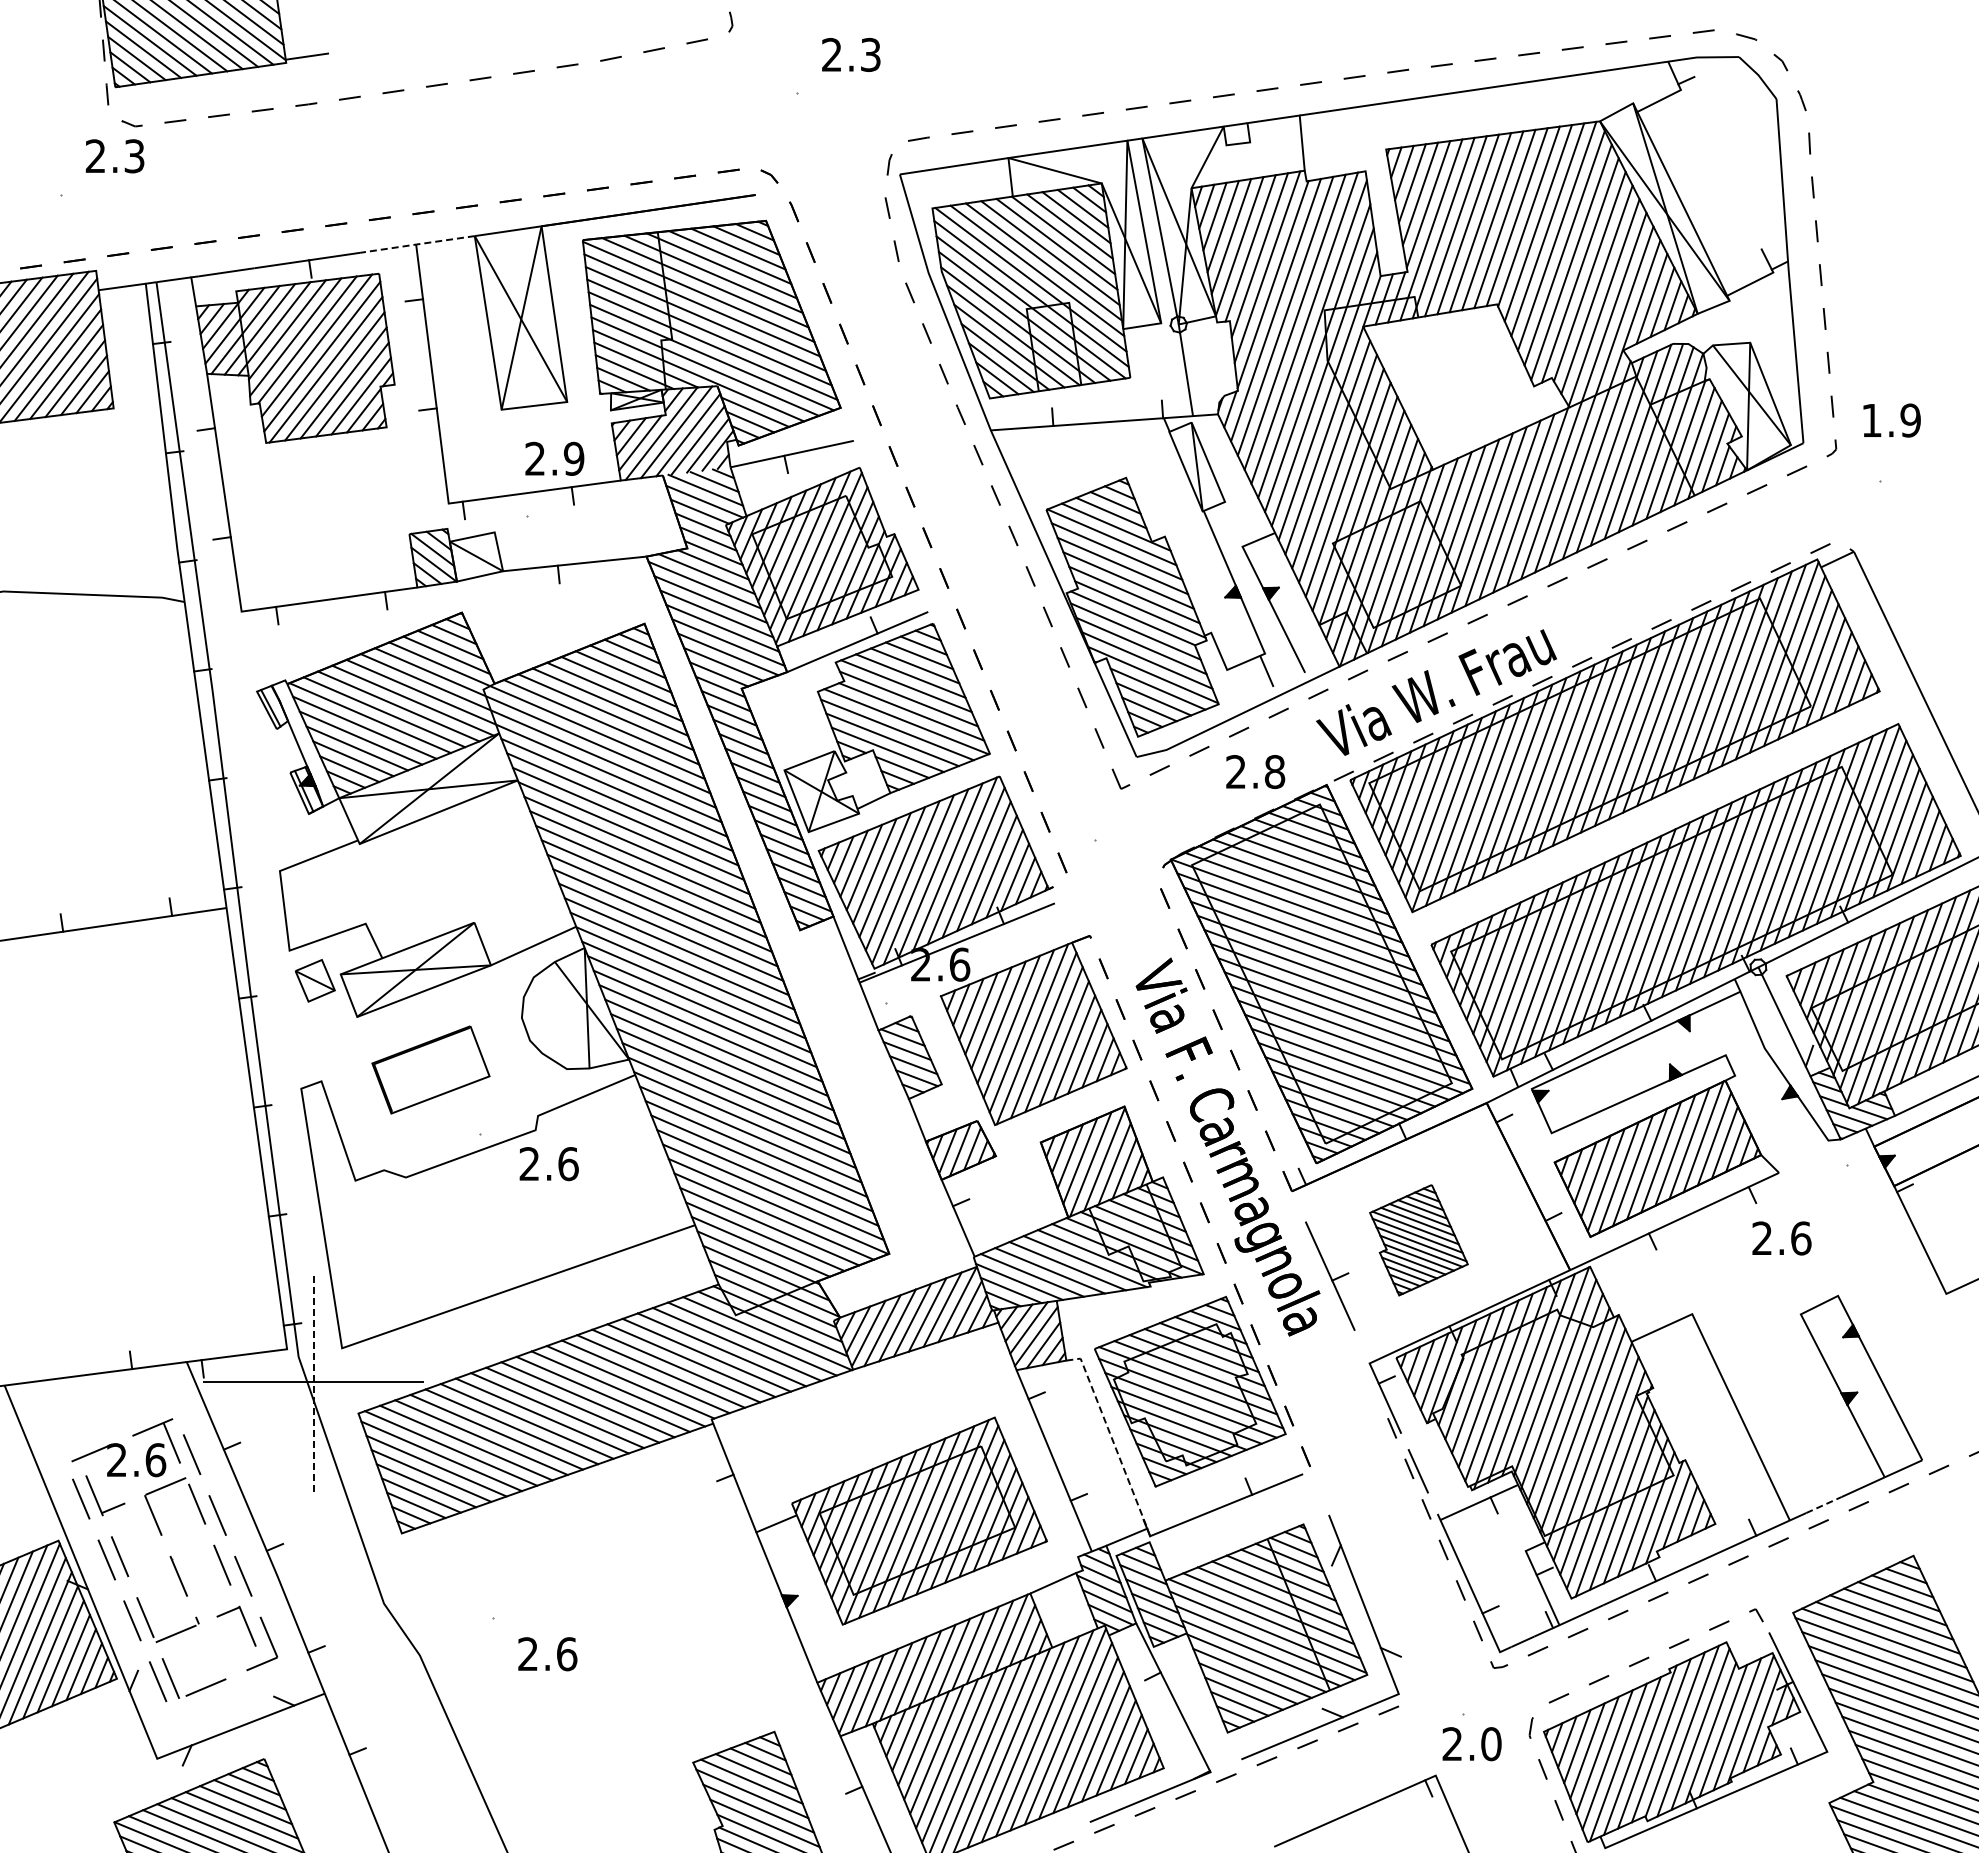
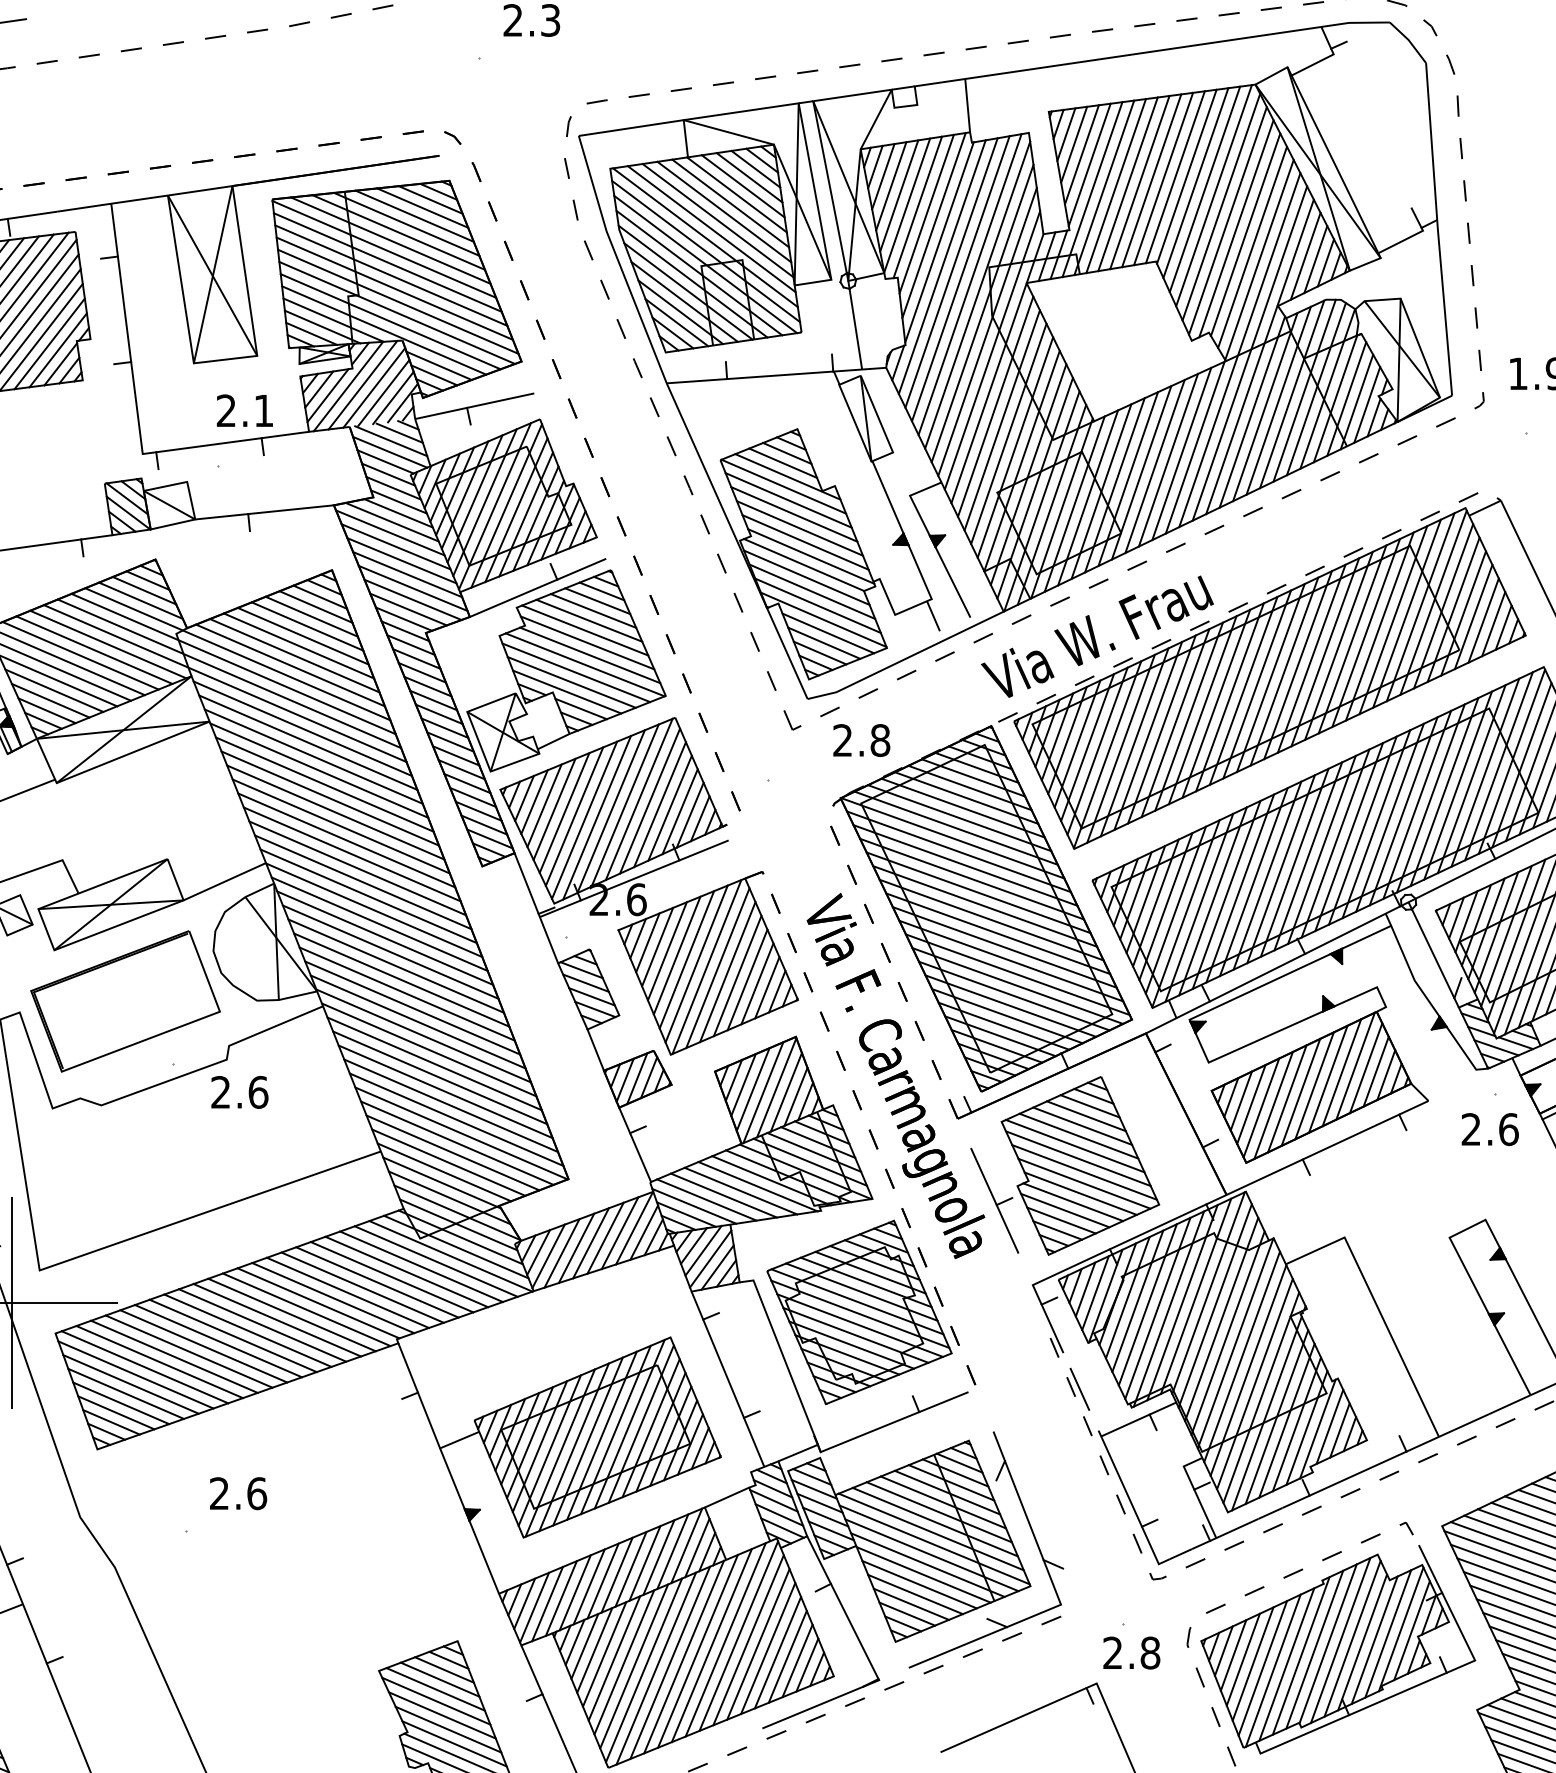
line: (417, 244) -> (112, 203), dashed -> solid
text: (573, 458) -> (263, 410), 2.9 -> 2.1
text: (1255, 771) -> (861, 740), moved
part: (430, 1069) -> (125, 1001), size x1.67
text: (1781, 1238) -> (1489, 1129), moved
part: (1418, 1240) -> (1080, 1166), size x1.67
line: (313, 1381) -> (12, 1302), dashed -> solid
line: (1111, 1436) -> (783, 1355), dashed -> solid
line: (1824, 1504) -> (1472, 1421), dashed -> solid
text: (547, 1654) -> (238, 1493), moved
text: (1491, 1744) -> (1150, 1653), 2.0 -> 2.8

